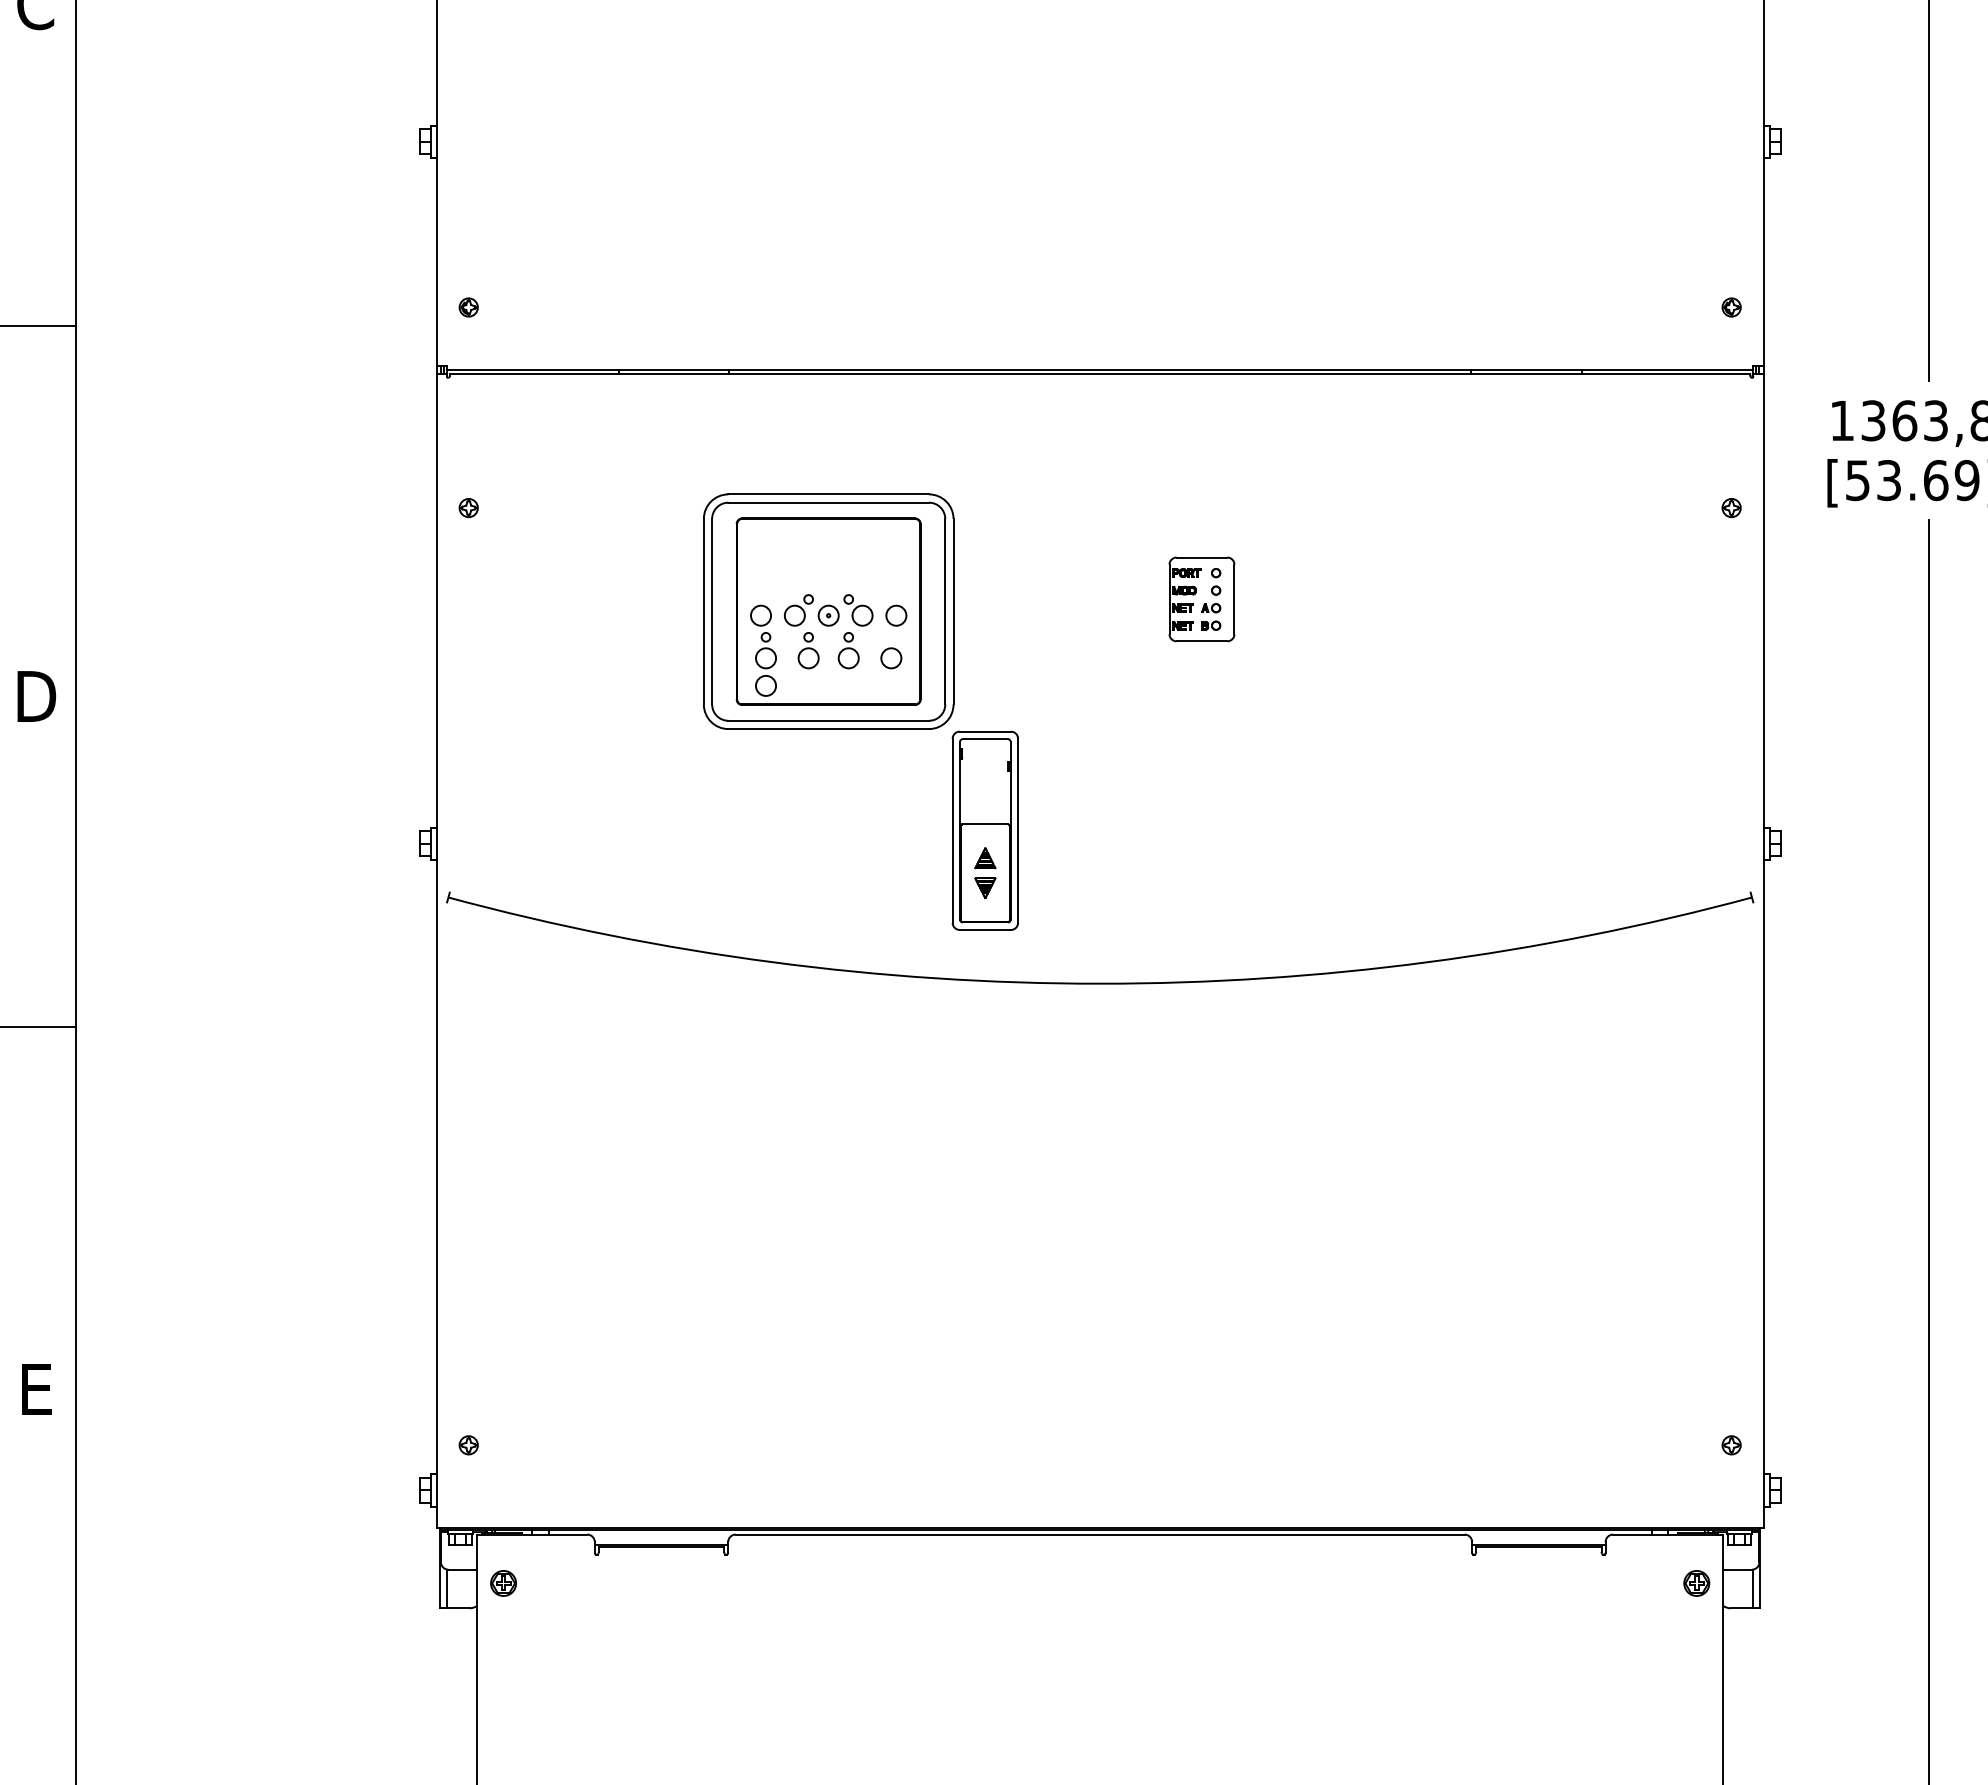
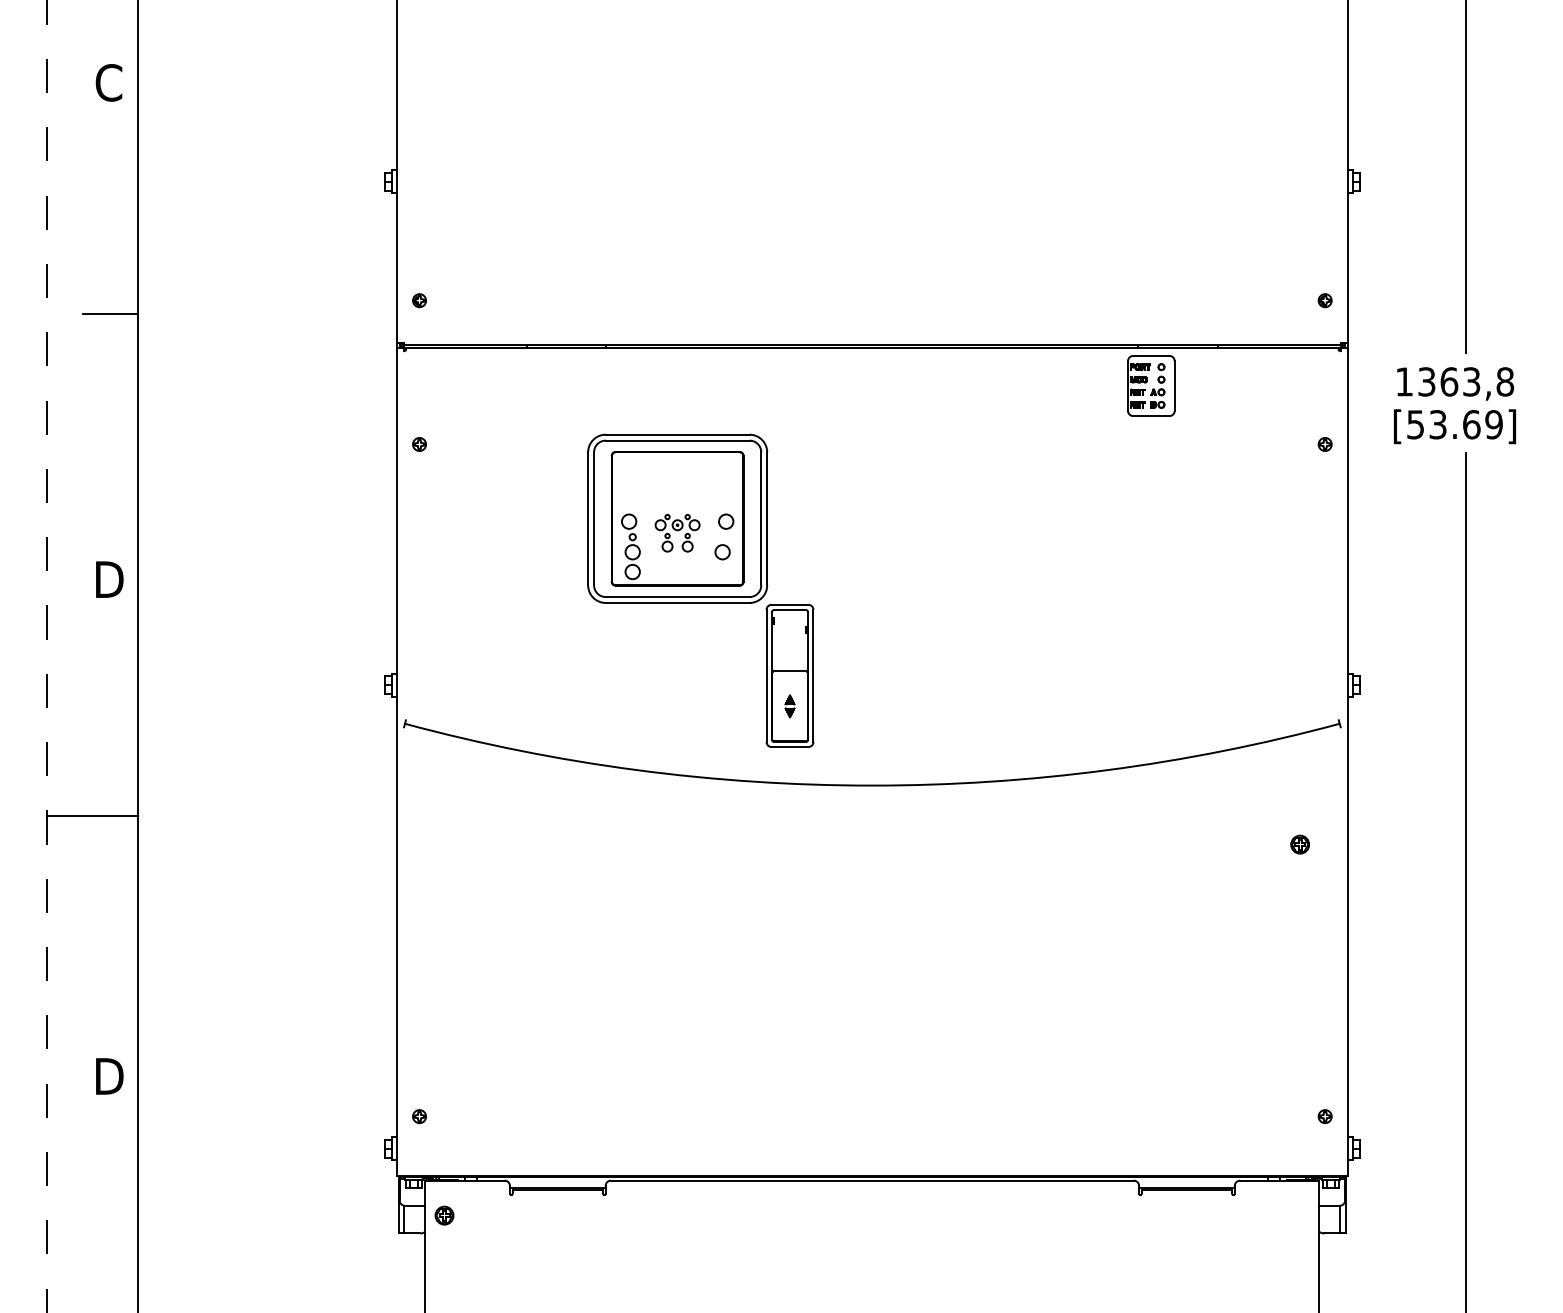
part: (1202, 598) -> (1151, 385), moved
part: (828, 632) -> (677, 533), size x0.7
part: (984, 873) -> (789, 706), size x0.6
text: (36, 1389) -> (109, 1076), E -> D
part: (1695, 1583) -> (1299, 844), moved

